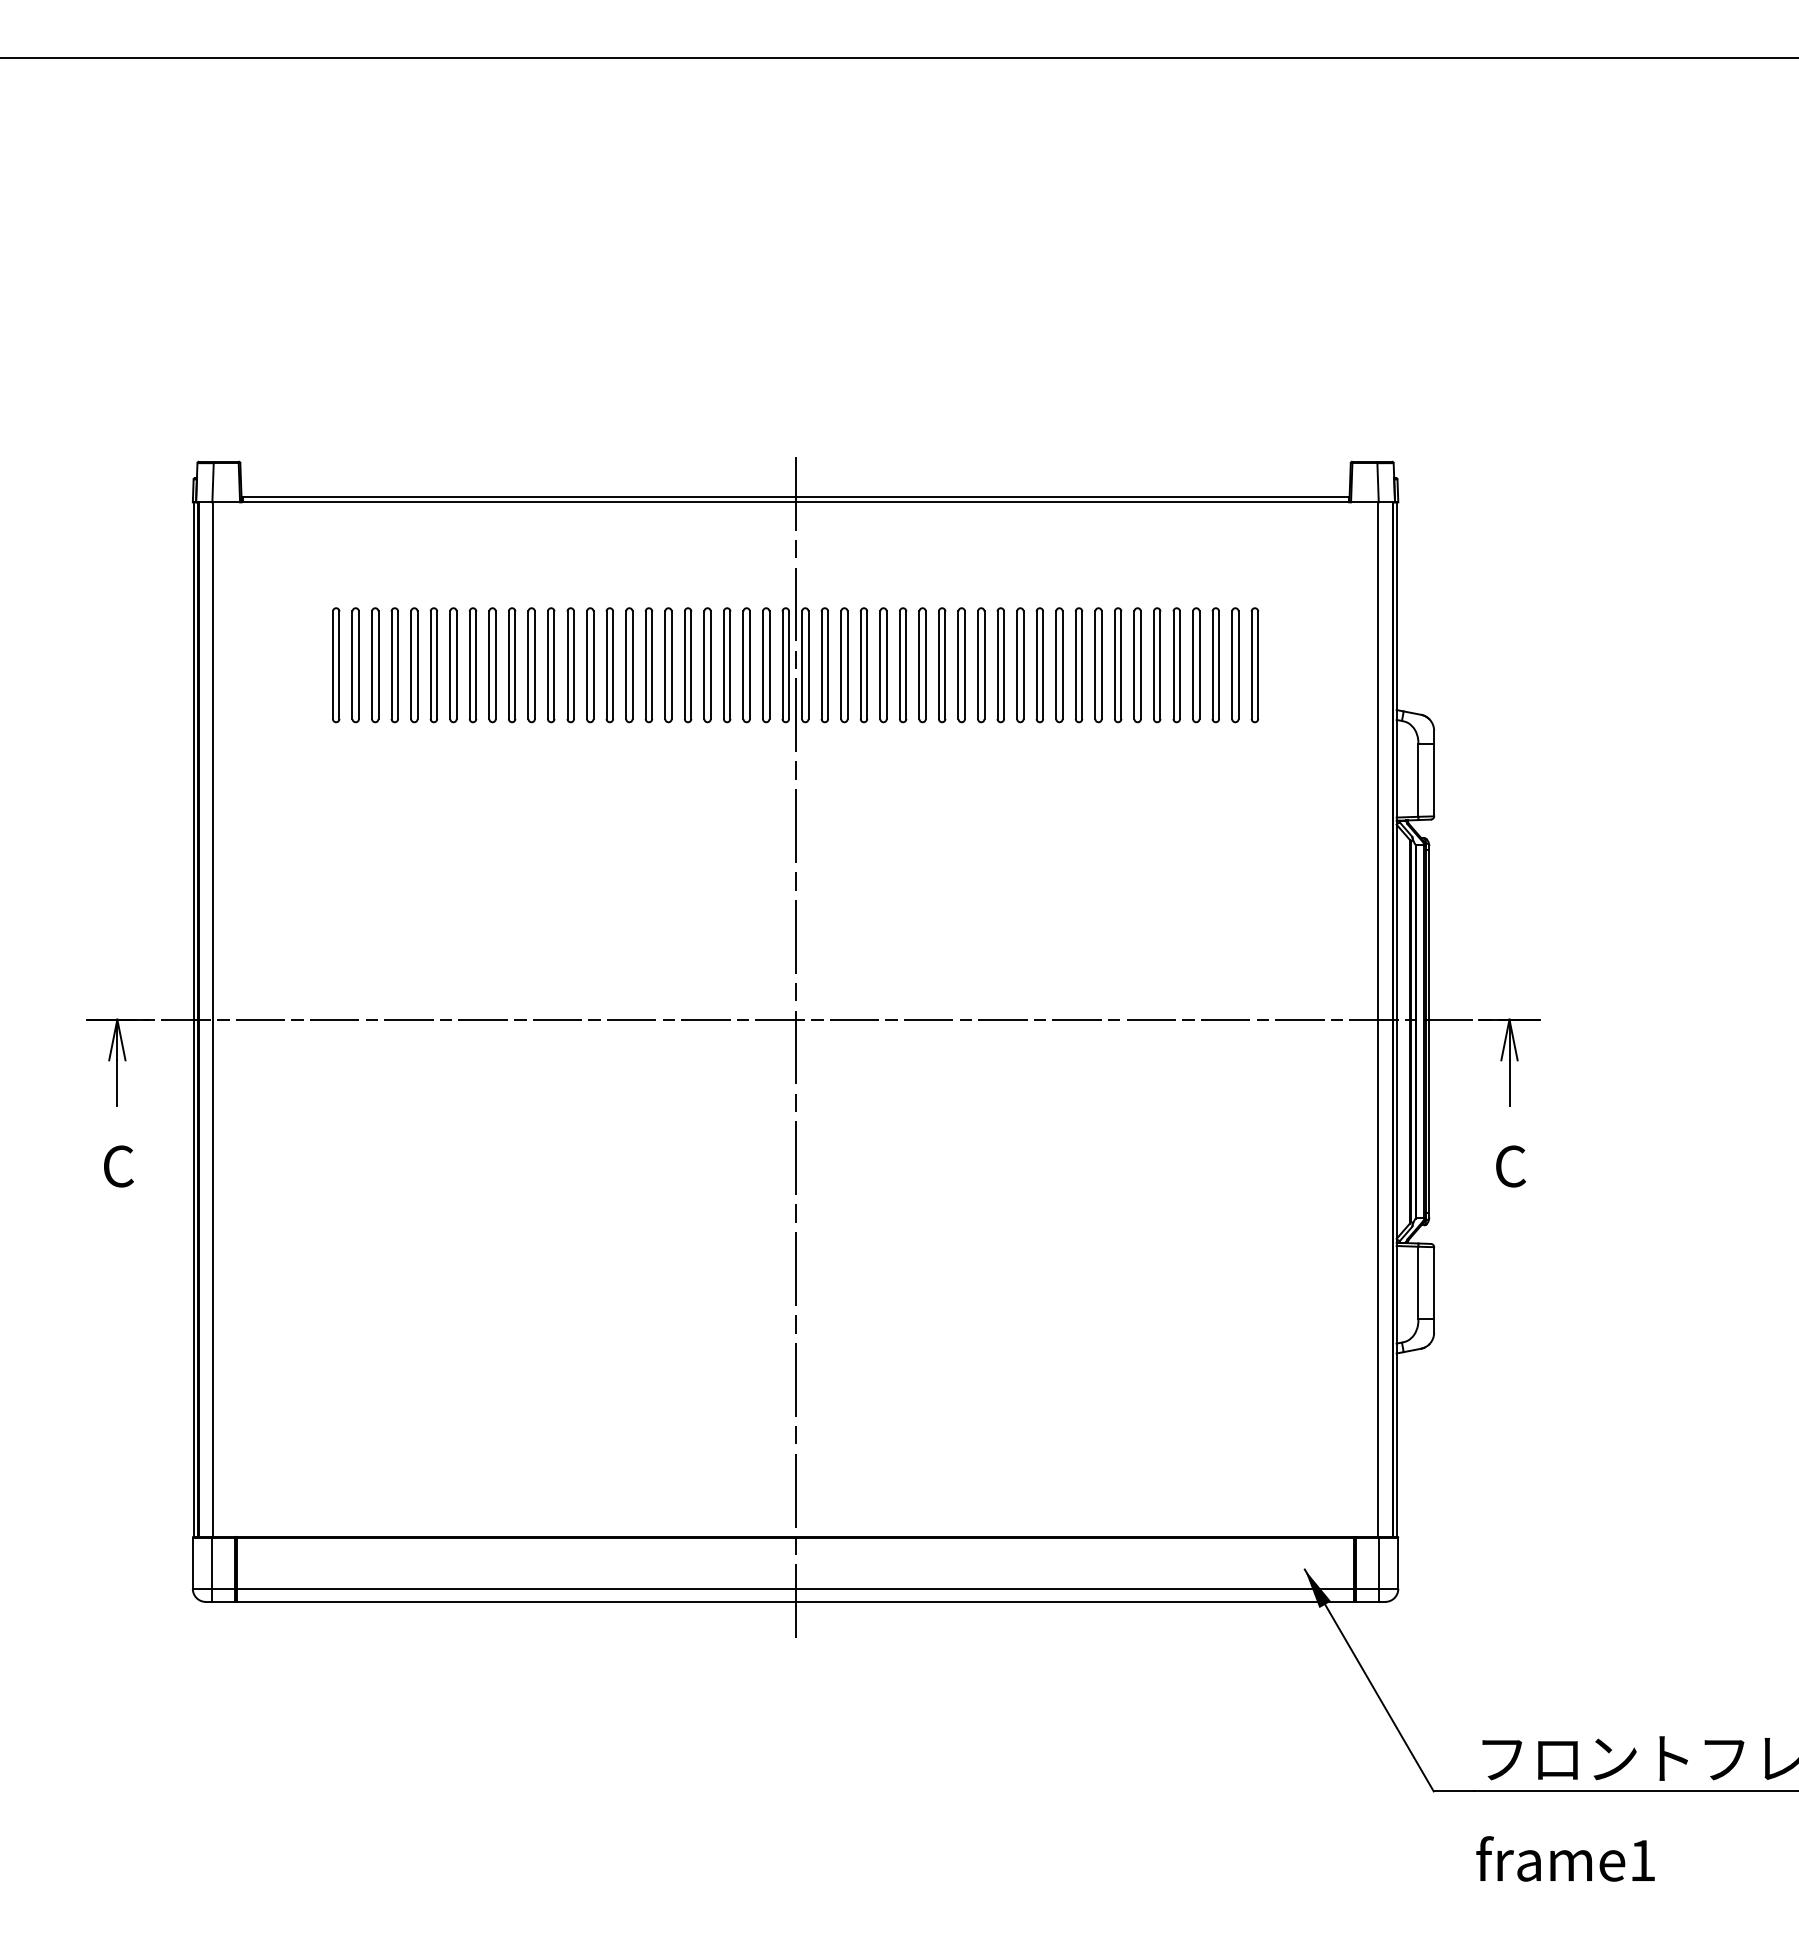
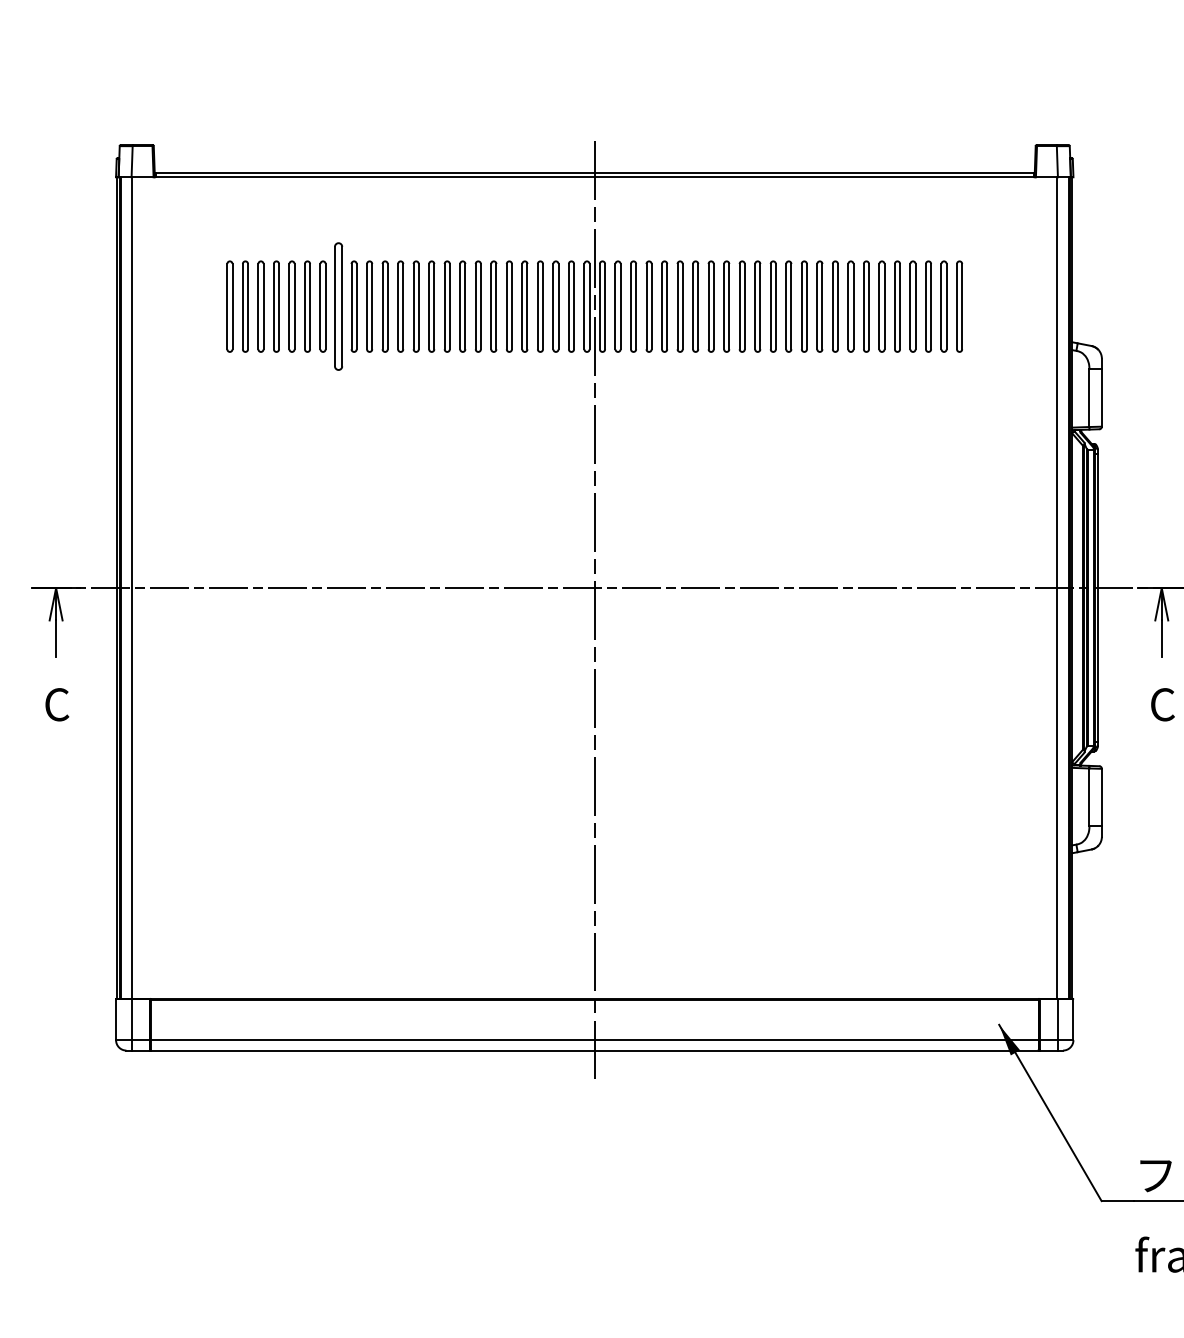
part: (472, 665) -> (338, 306), size x1.4

